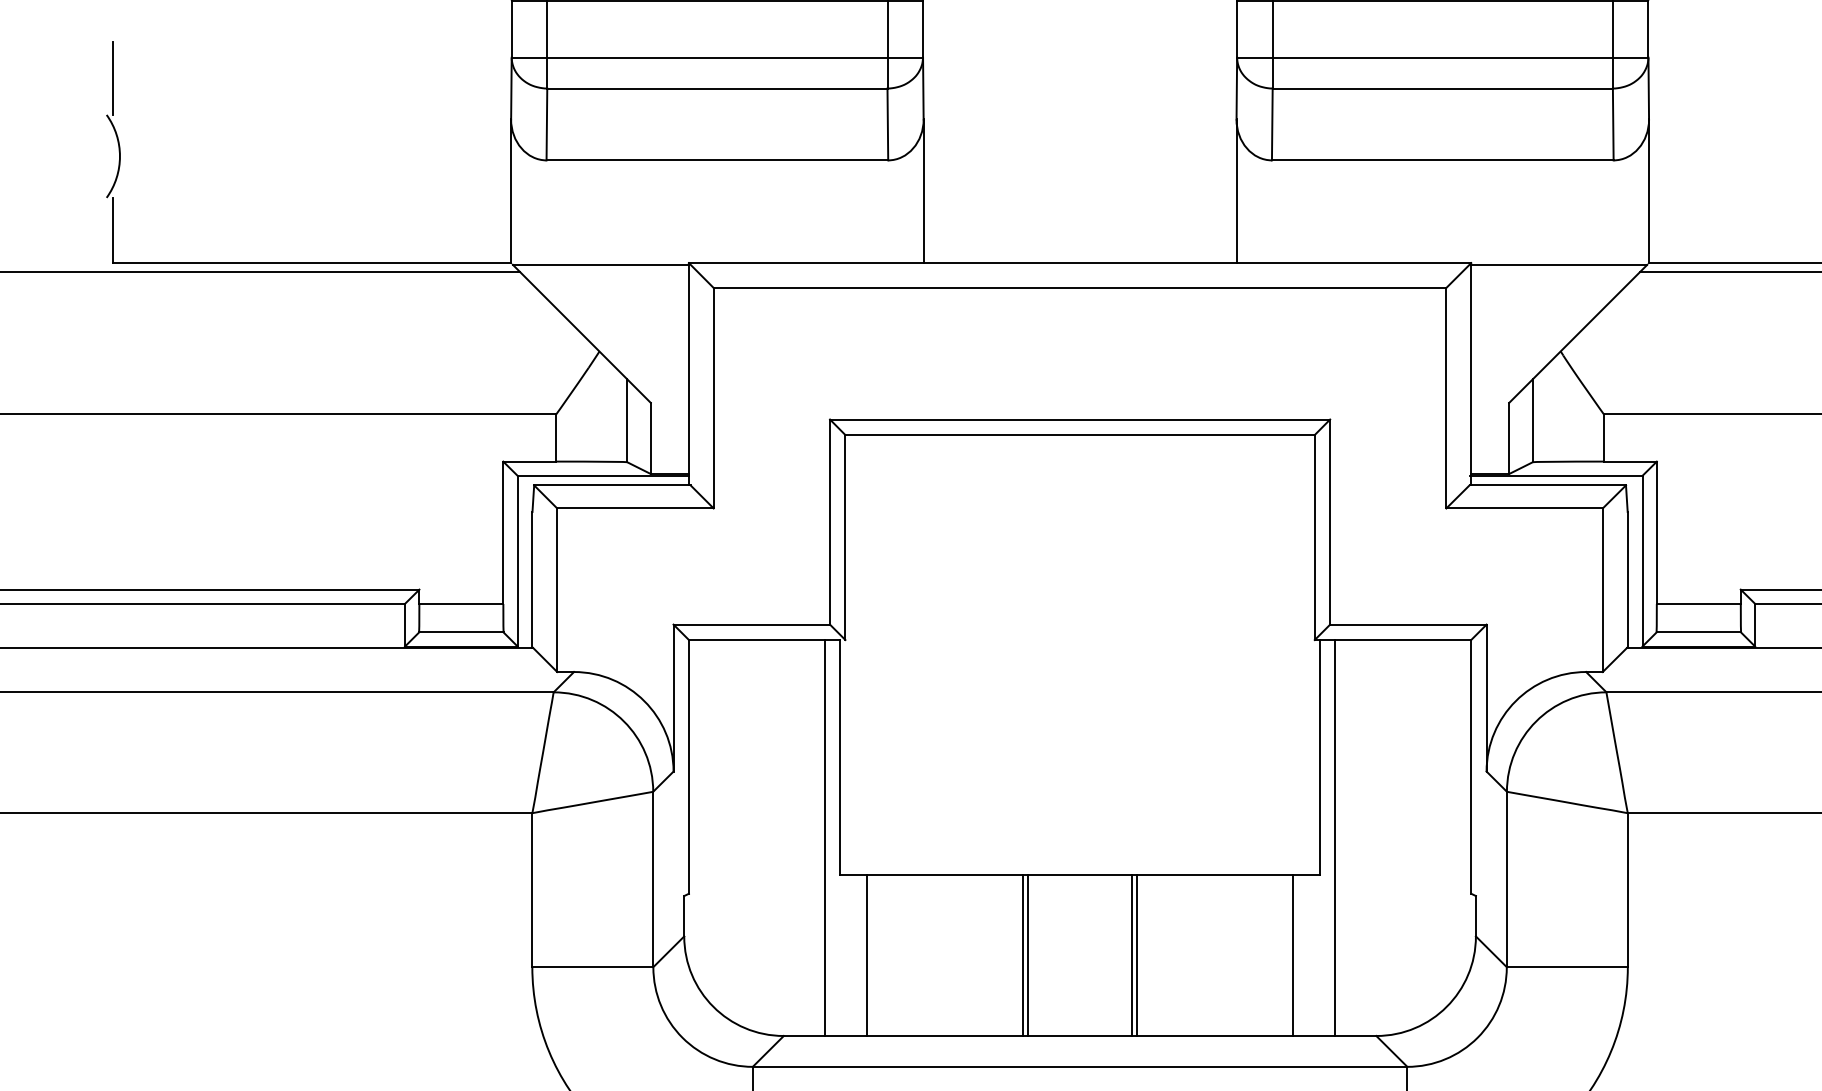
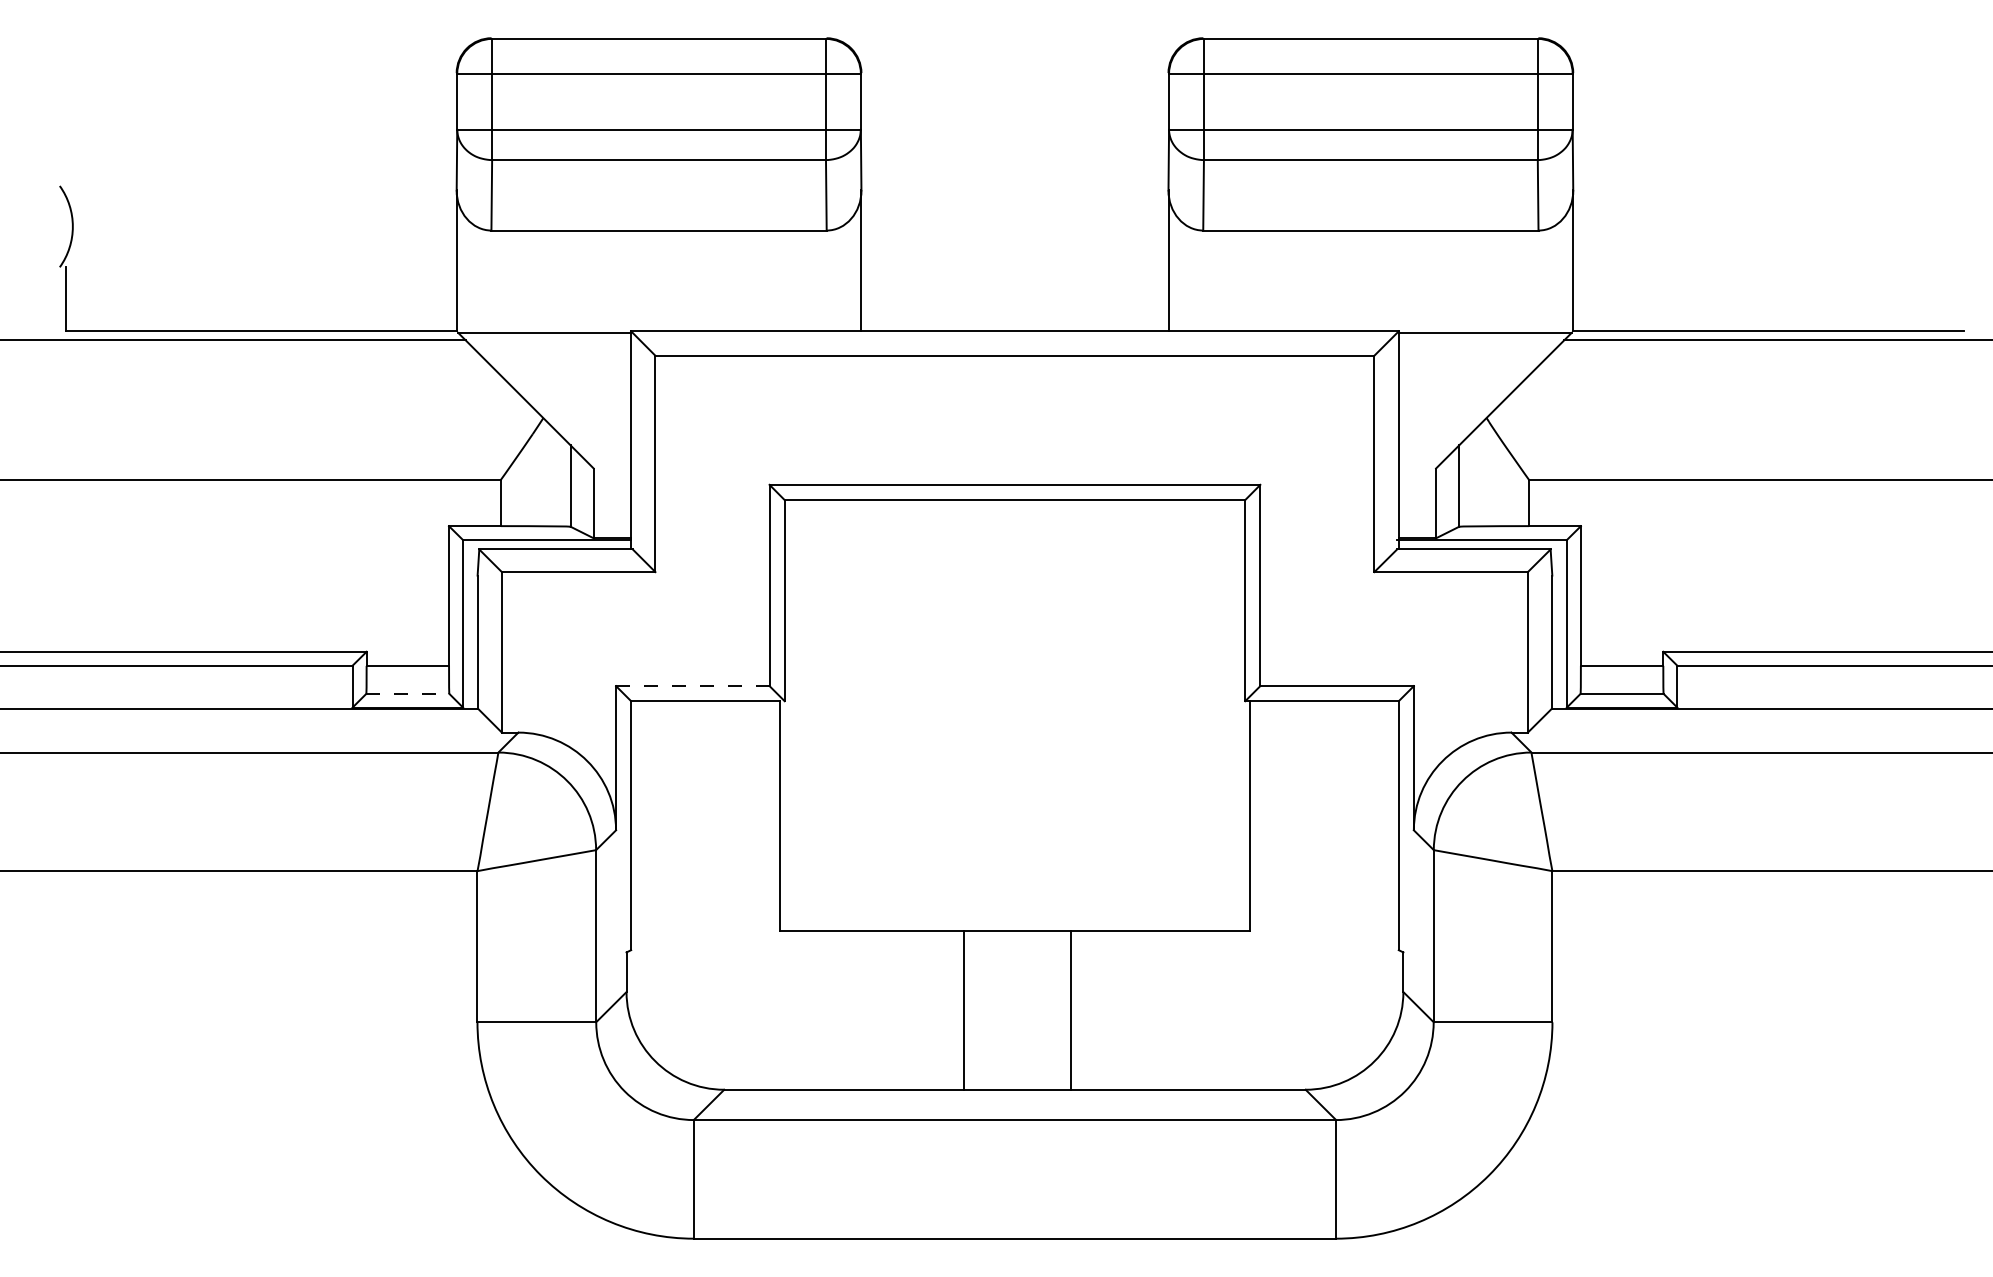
line: (112, 78) -> (65, 150), removed
line: (751, 625) -> (692, 686), solid -> dashed
line: (462, 632) -> (408, 693), solid -> dashed
line: (824, 838) -> (764, 895), removed
line: (1335, 838) -> (1265, 895), removed
line: (867, 955) -> (806, 1010), removed
line: (1023, 955) -> (959, 1010), removed
line: (1131, 955) -> (1065, 1010), removed
line: (1292, 955) -> (1223, 1010), removed

